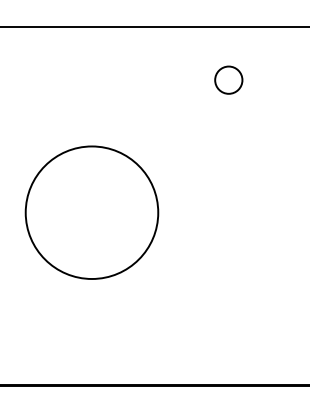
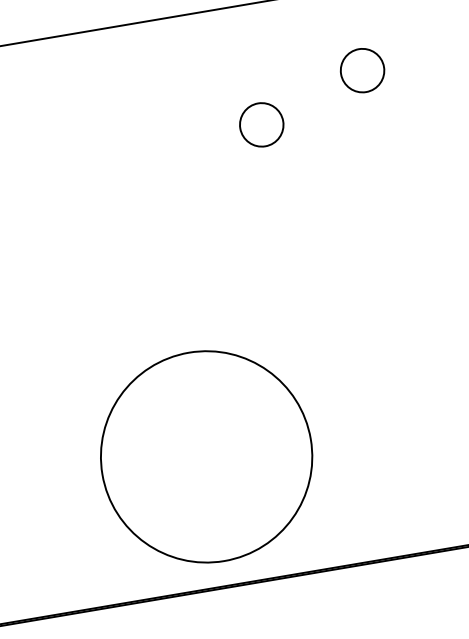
circle: (160, 102) -> (261, 123), added
circle: (91, 212) -> (205, 456), moved

